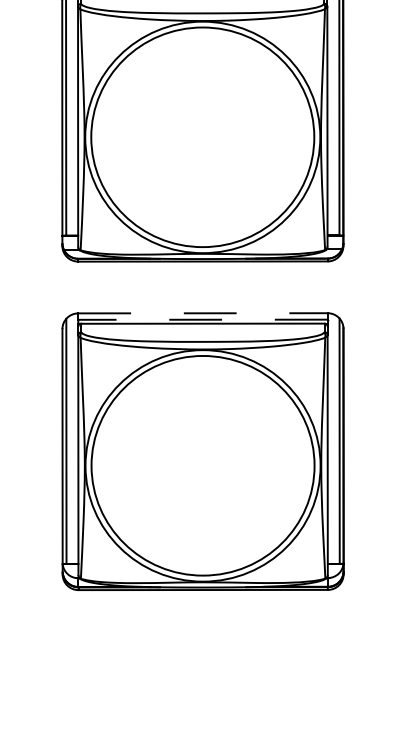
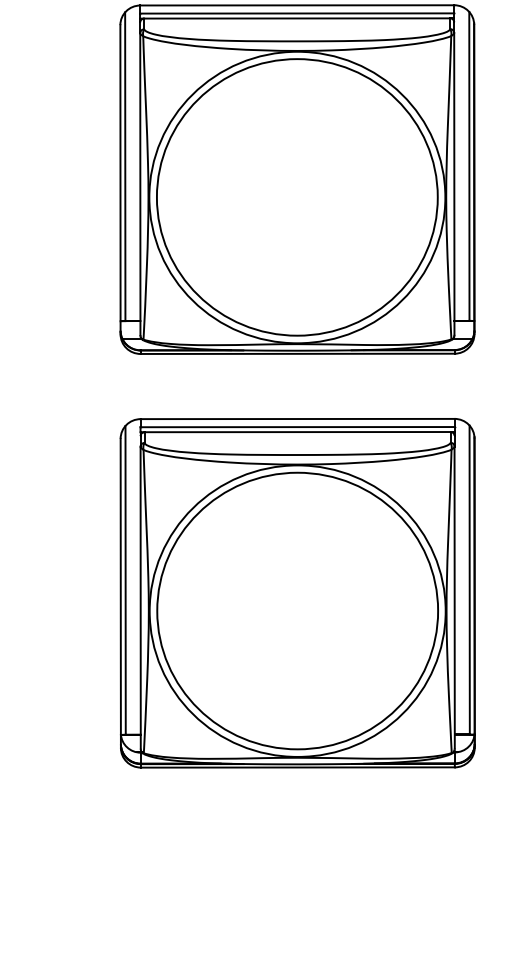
line: (203, 313) -> (298, 419), dashed -> solid
line: (202, 320) -> (297, 427), dashed -> solid

